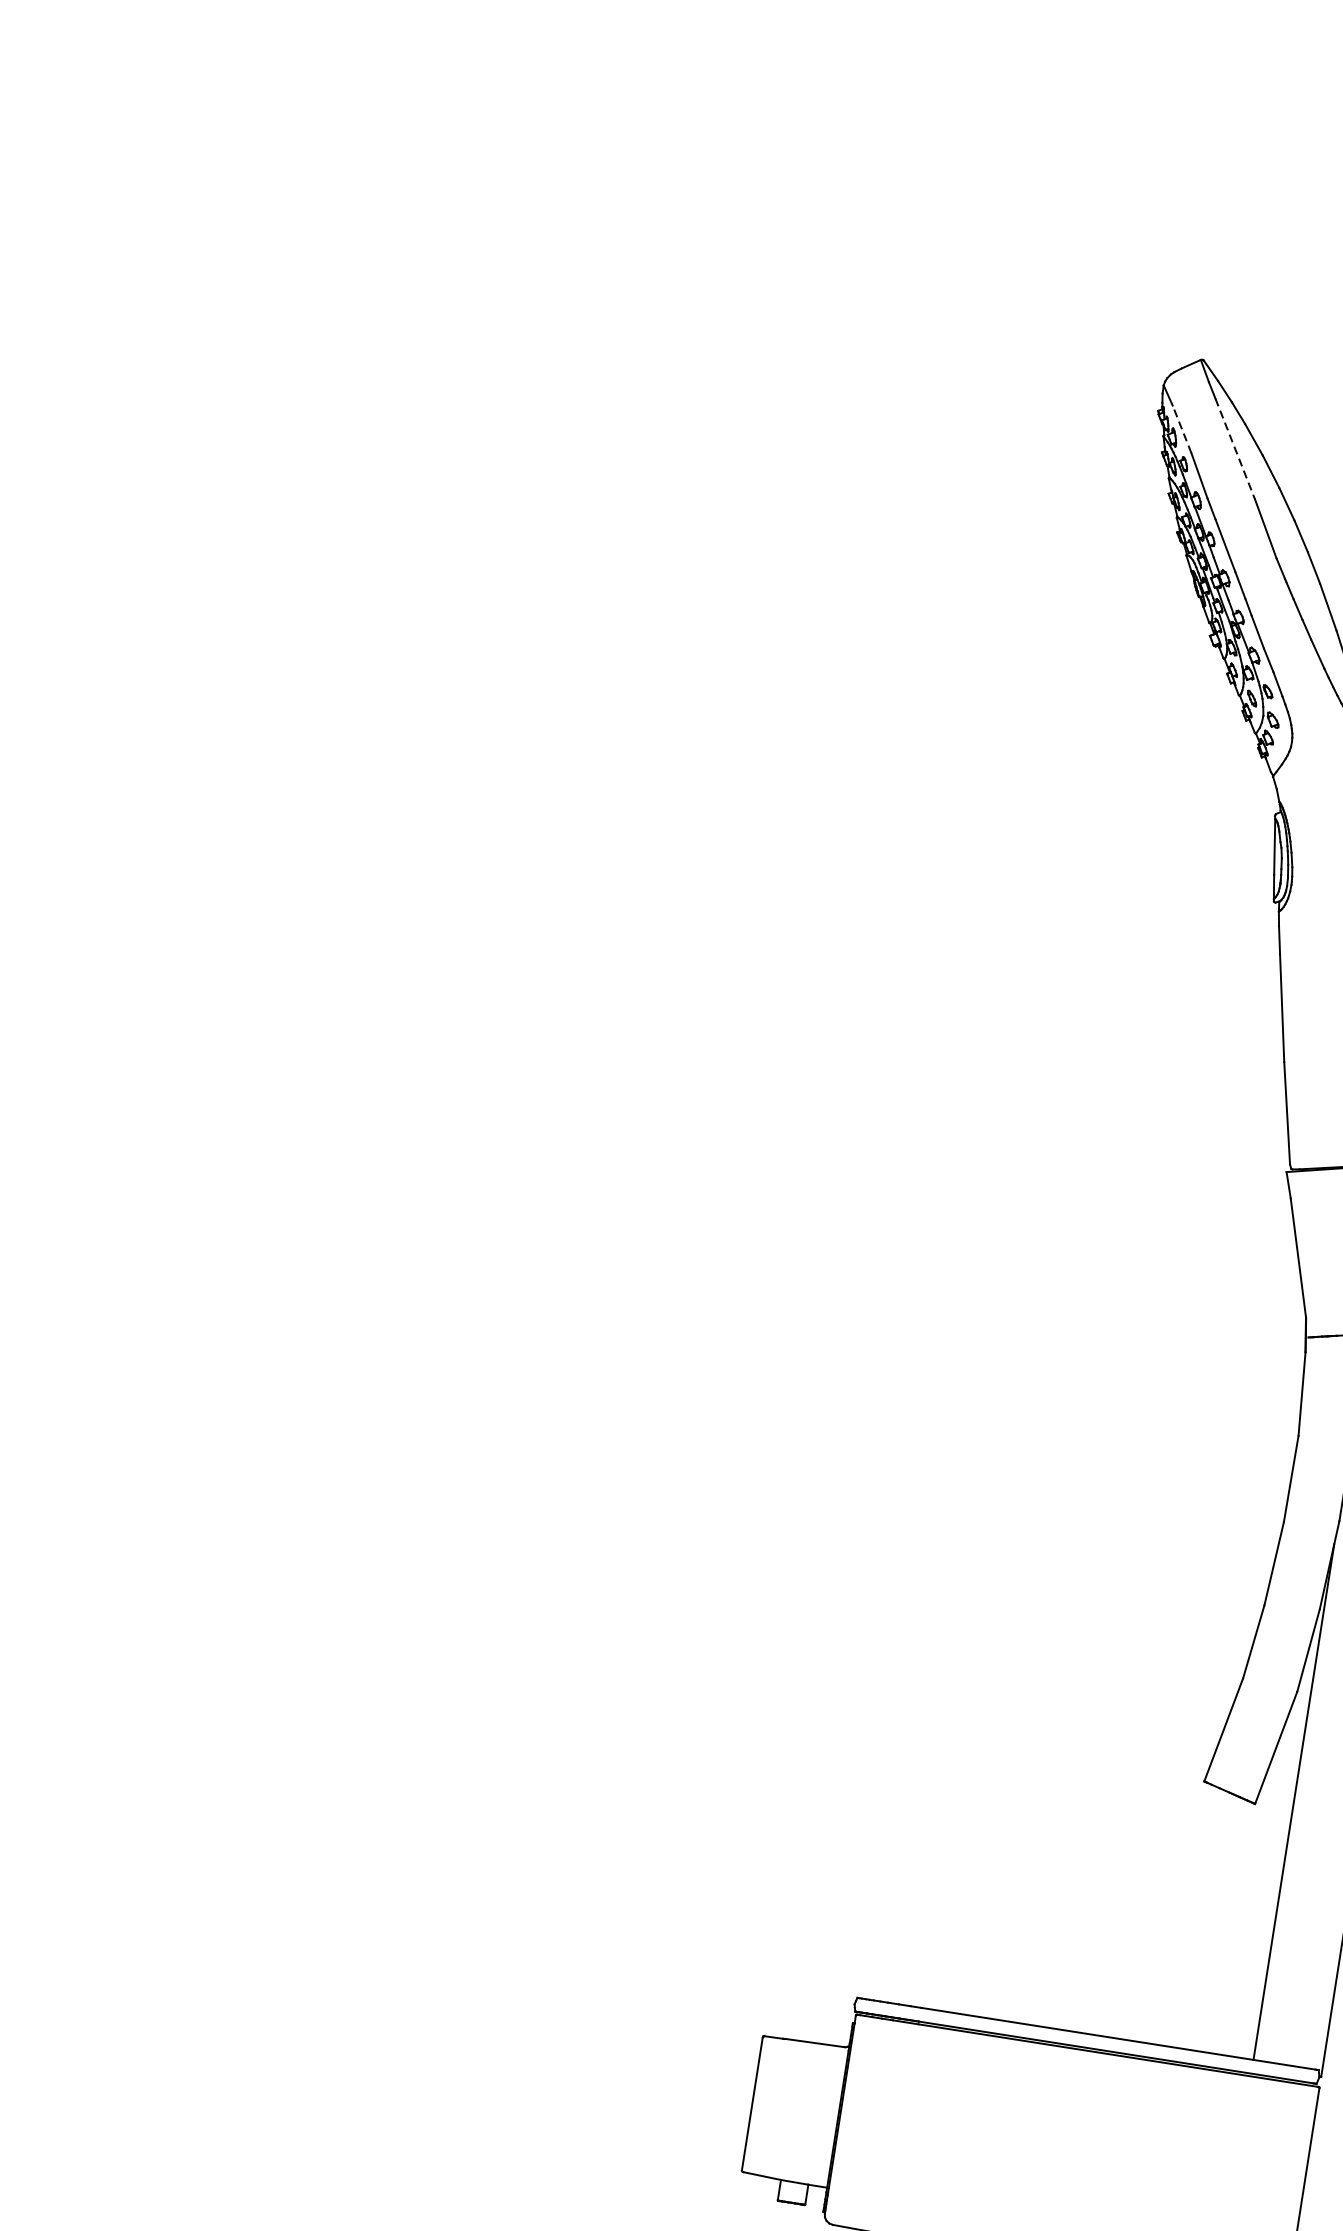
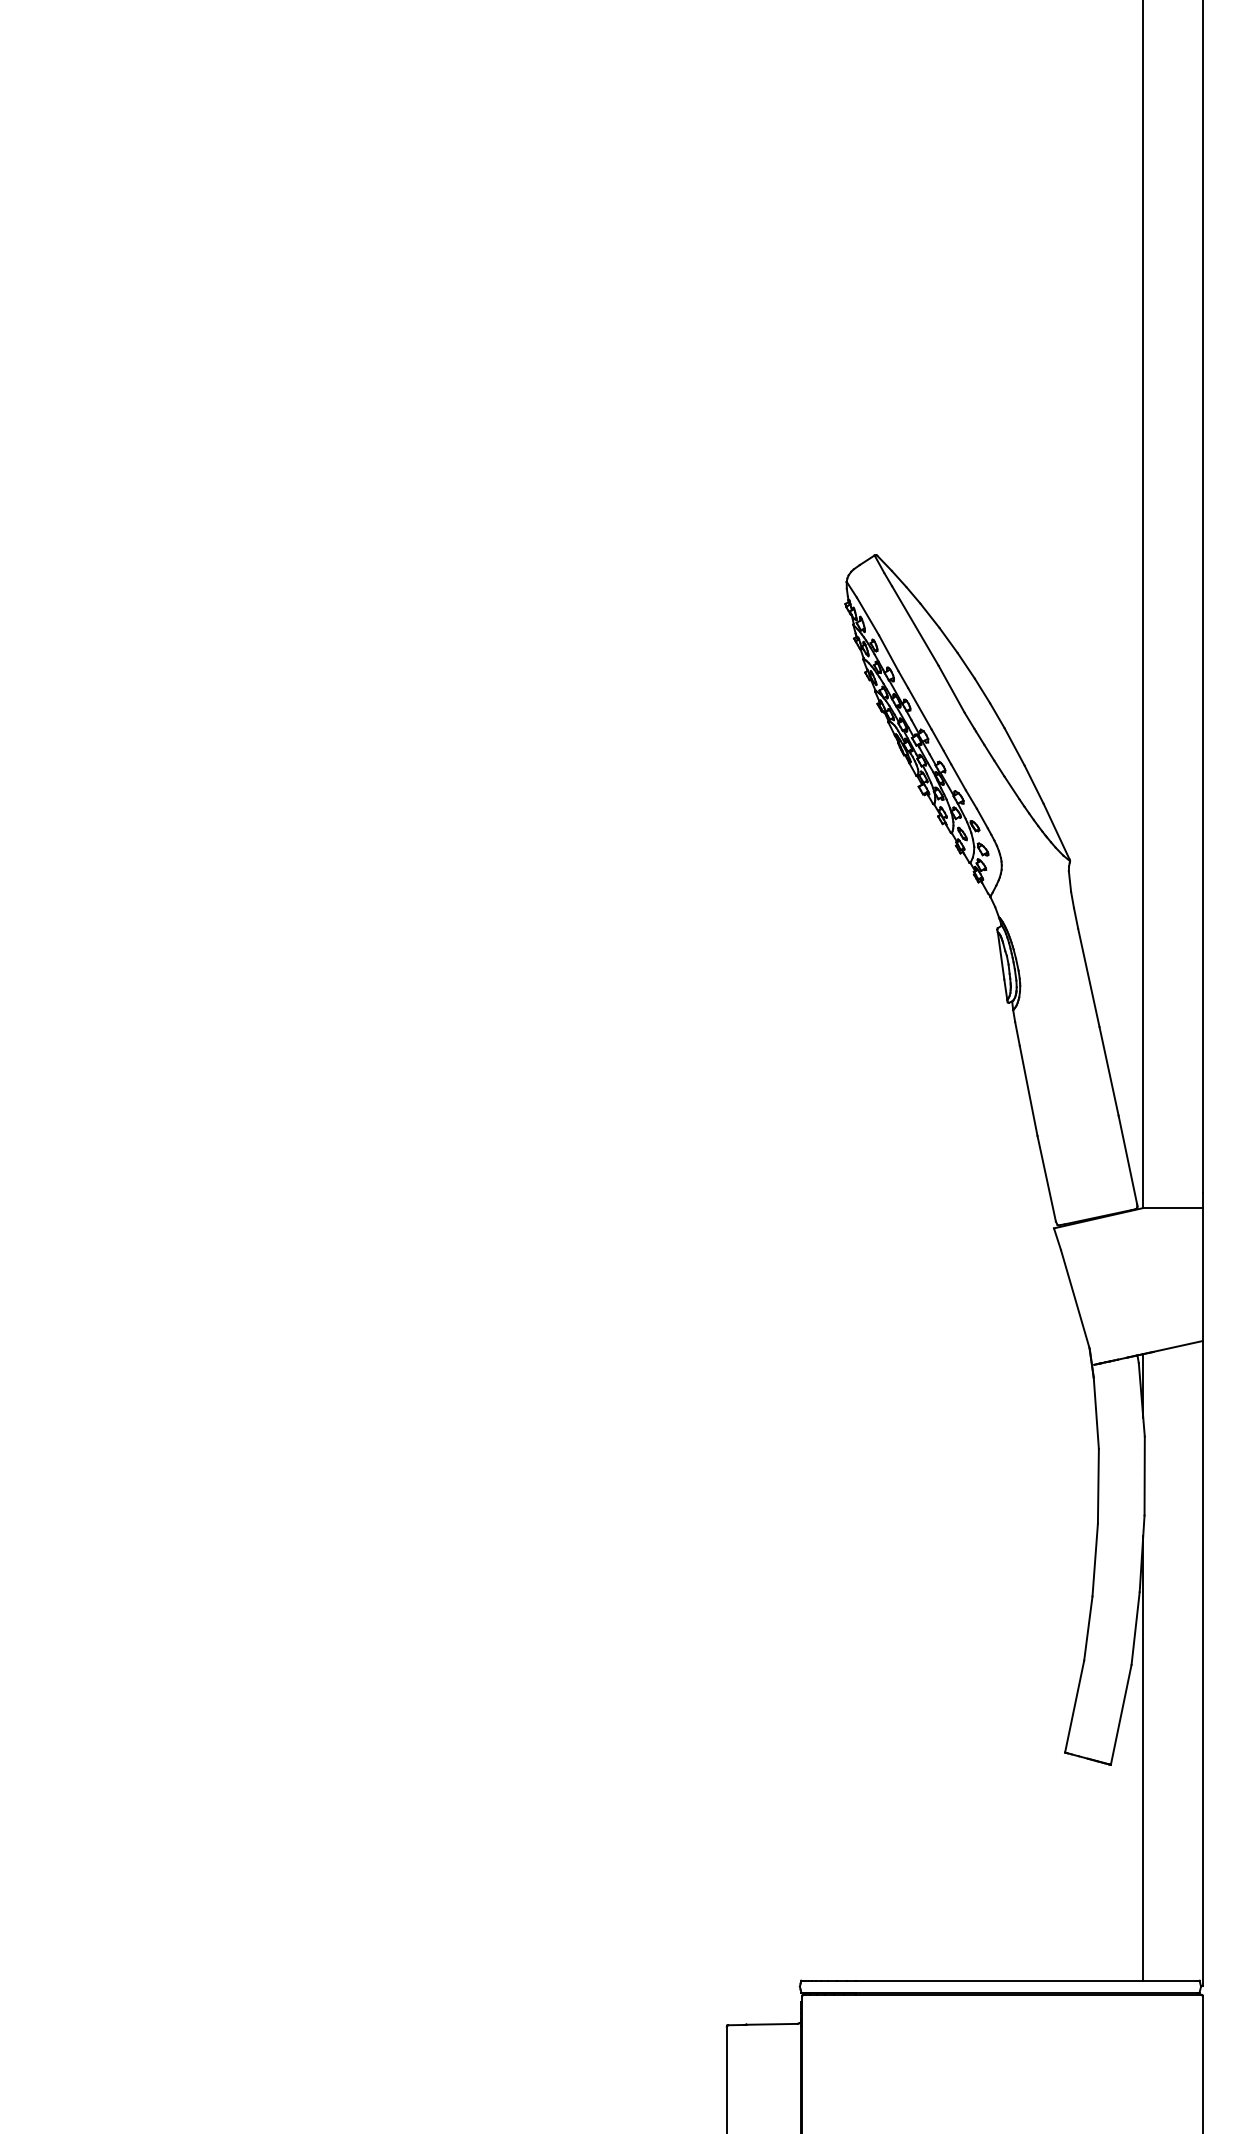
line: (1181, 429) -> (867, 616), dashed -> solid
line: (1235, 449) -> (915, 626), dashed -> solid

